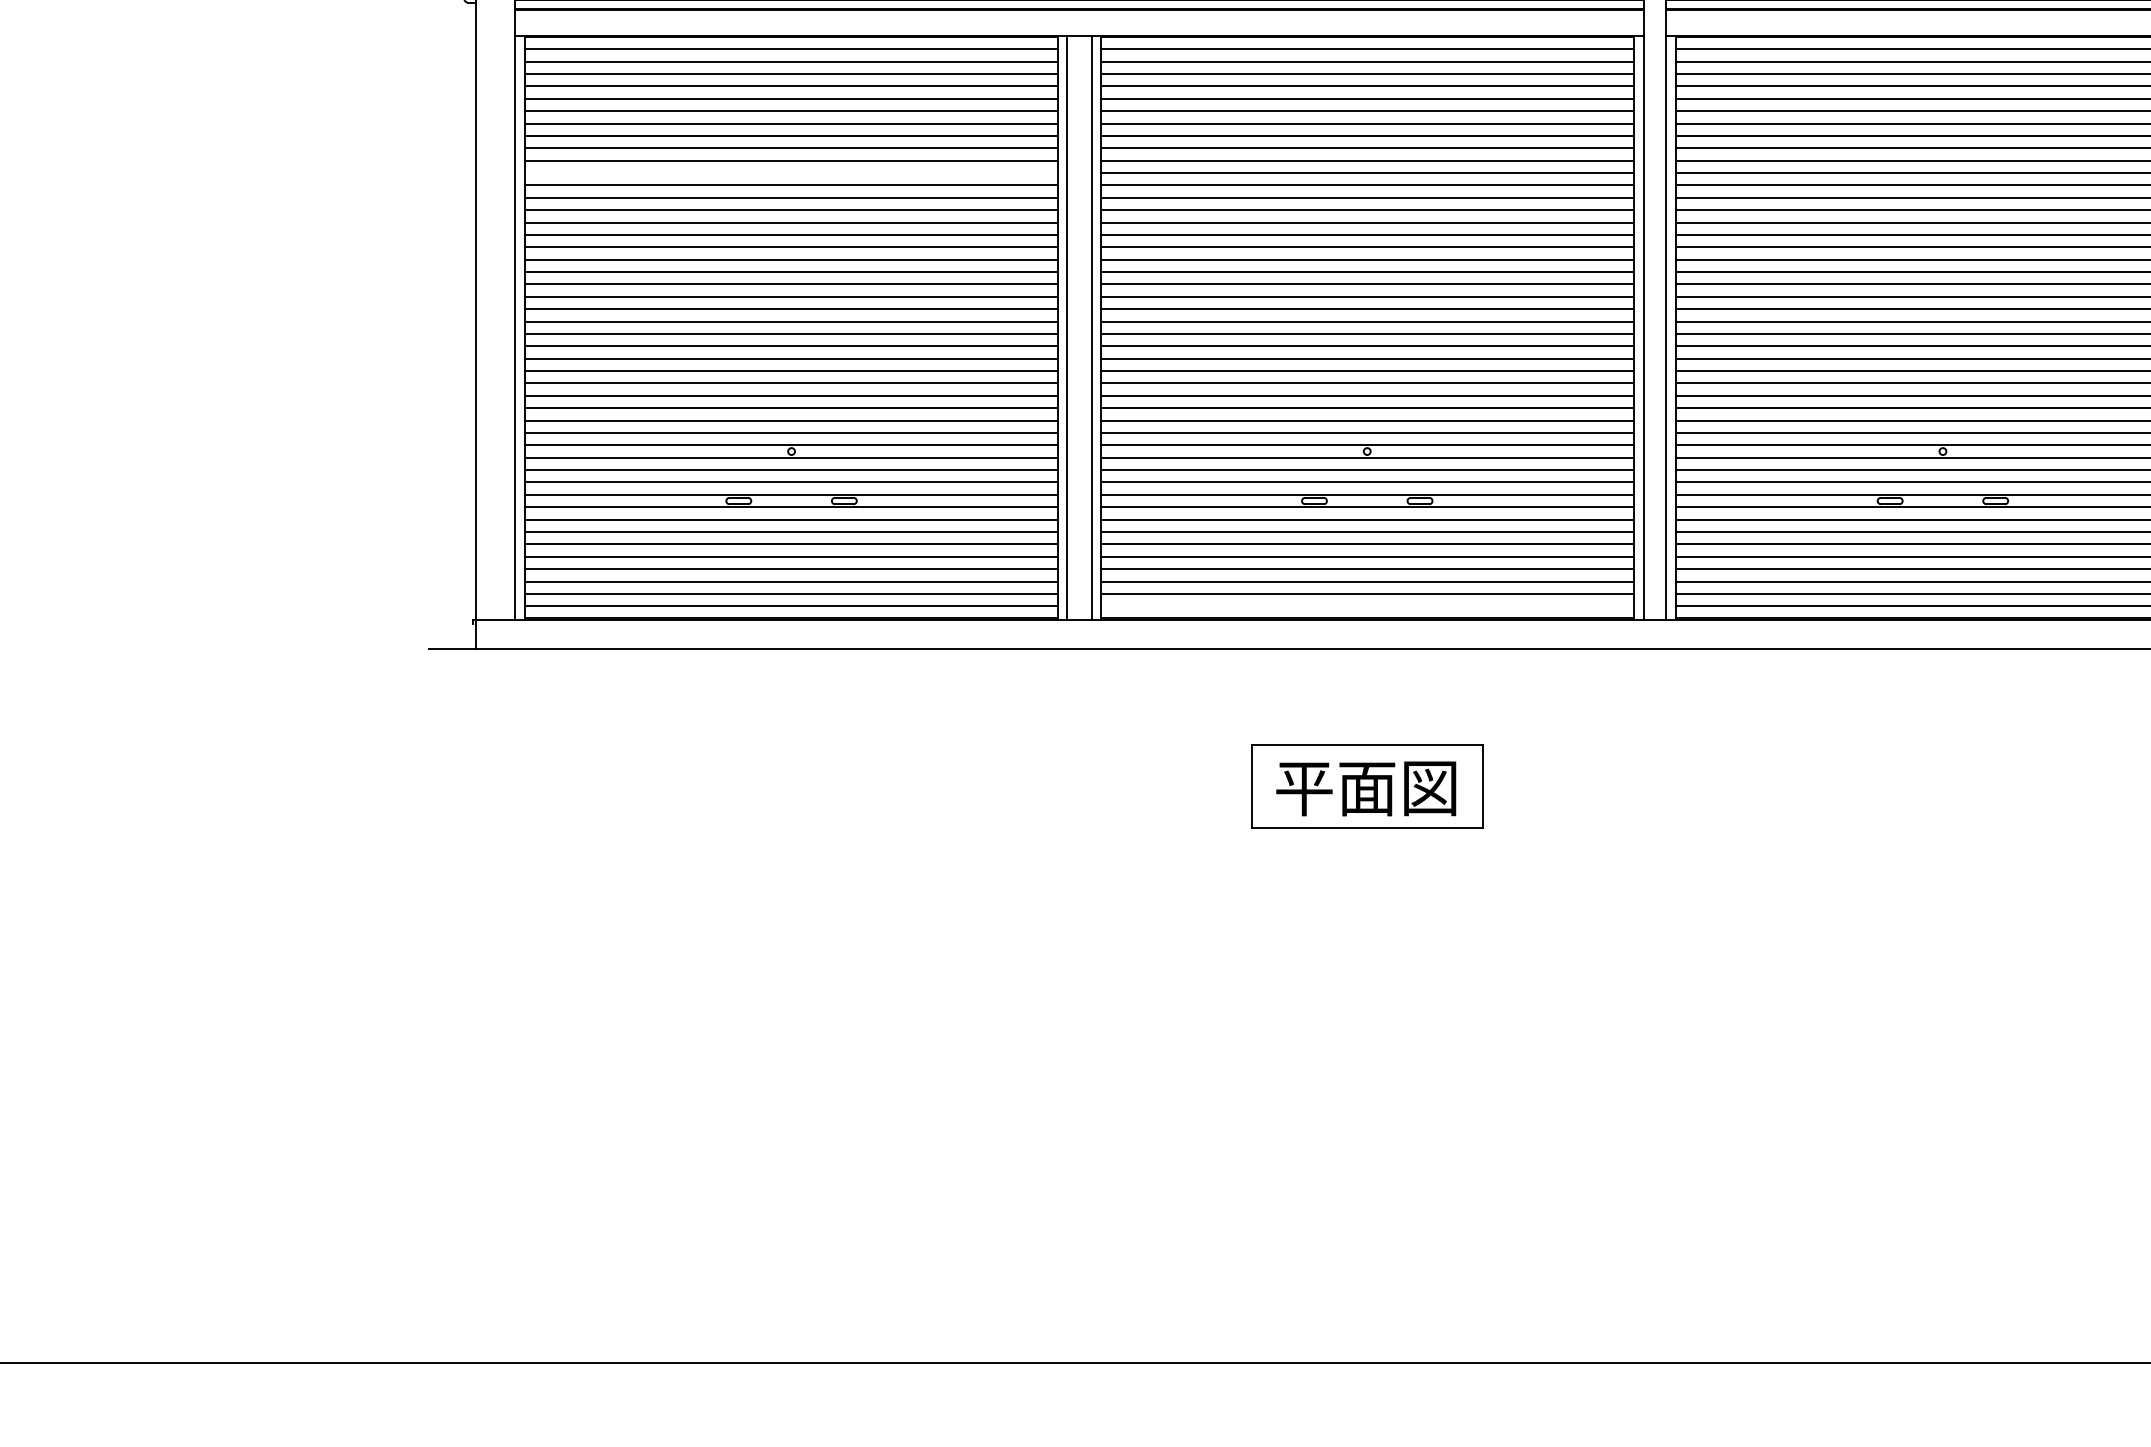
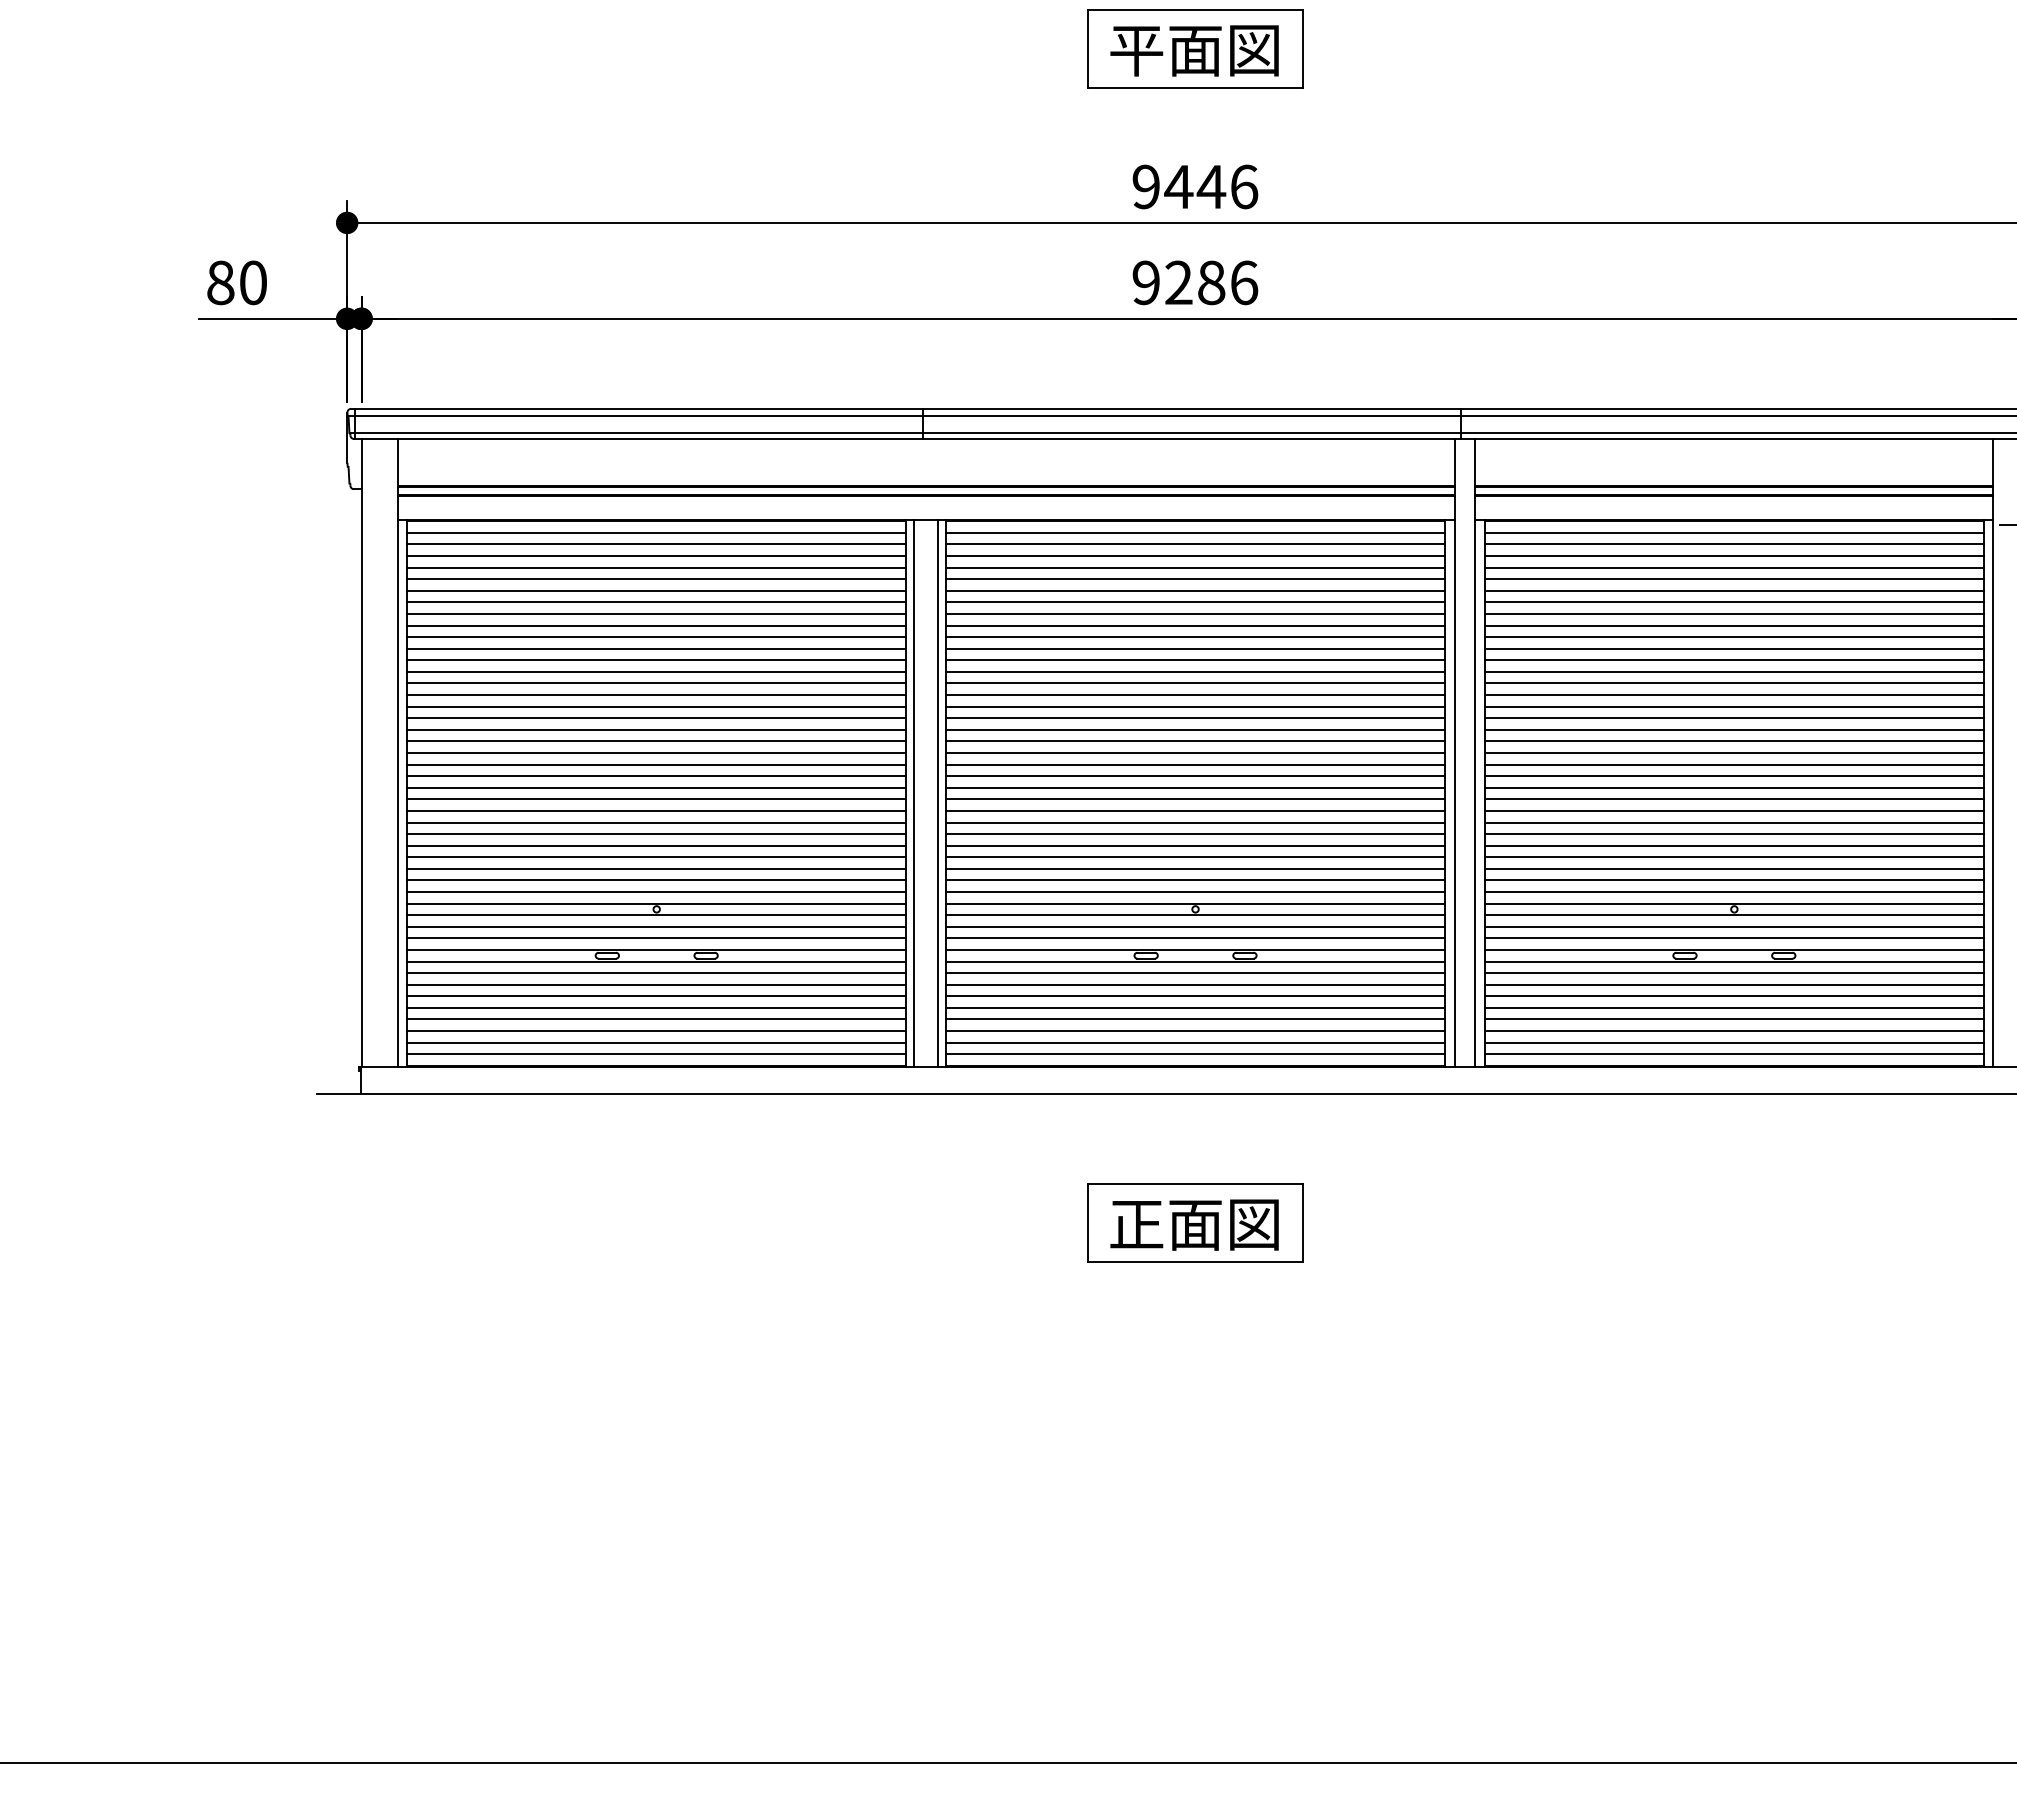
line: (791, 172) -> (656, 648), added
line: (1367, 606) -> (1195, 1054), added
text: (1304, 789) -> (1136, 1225), 平面図 -> 正面図

